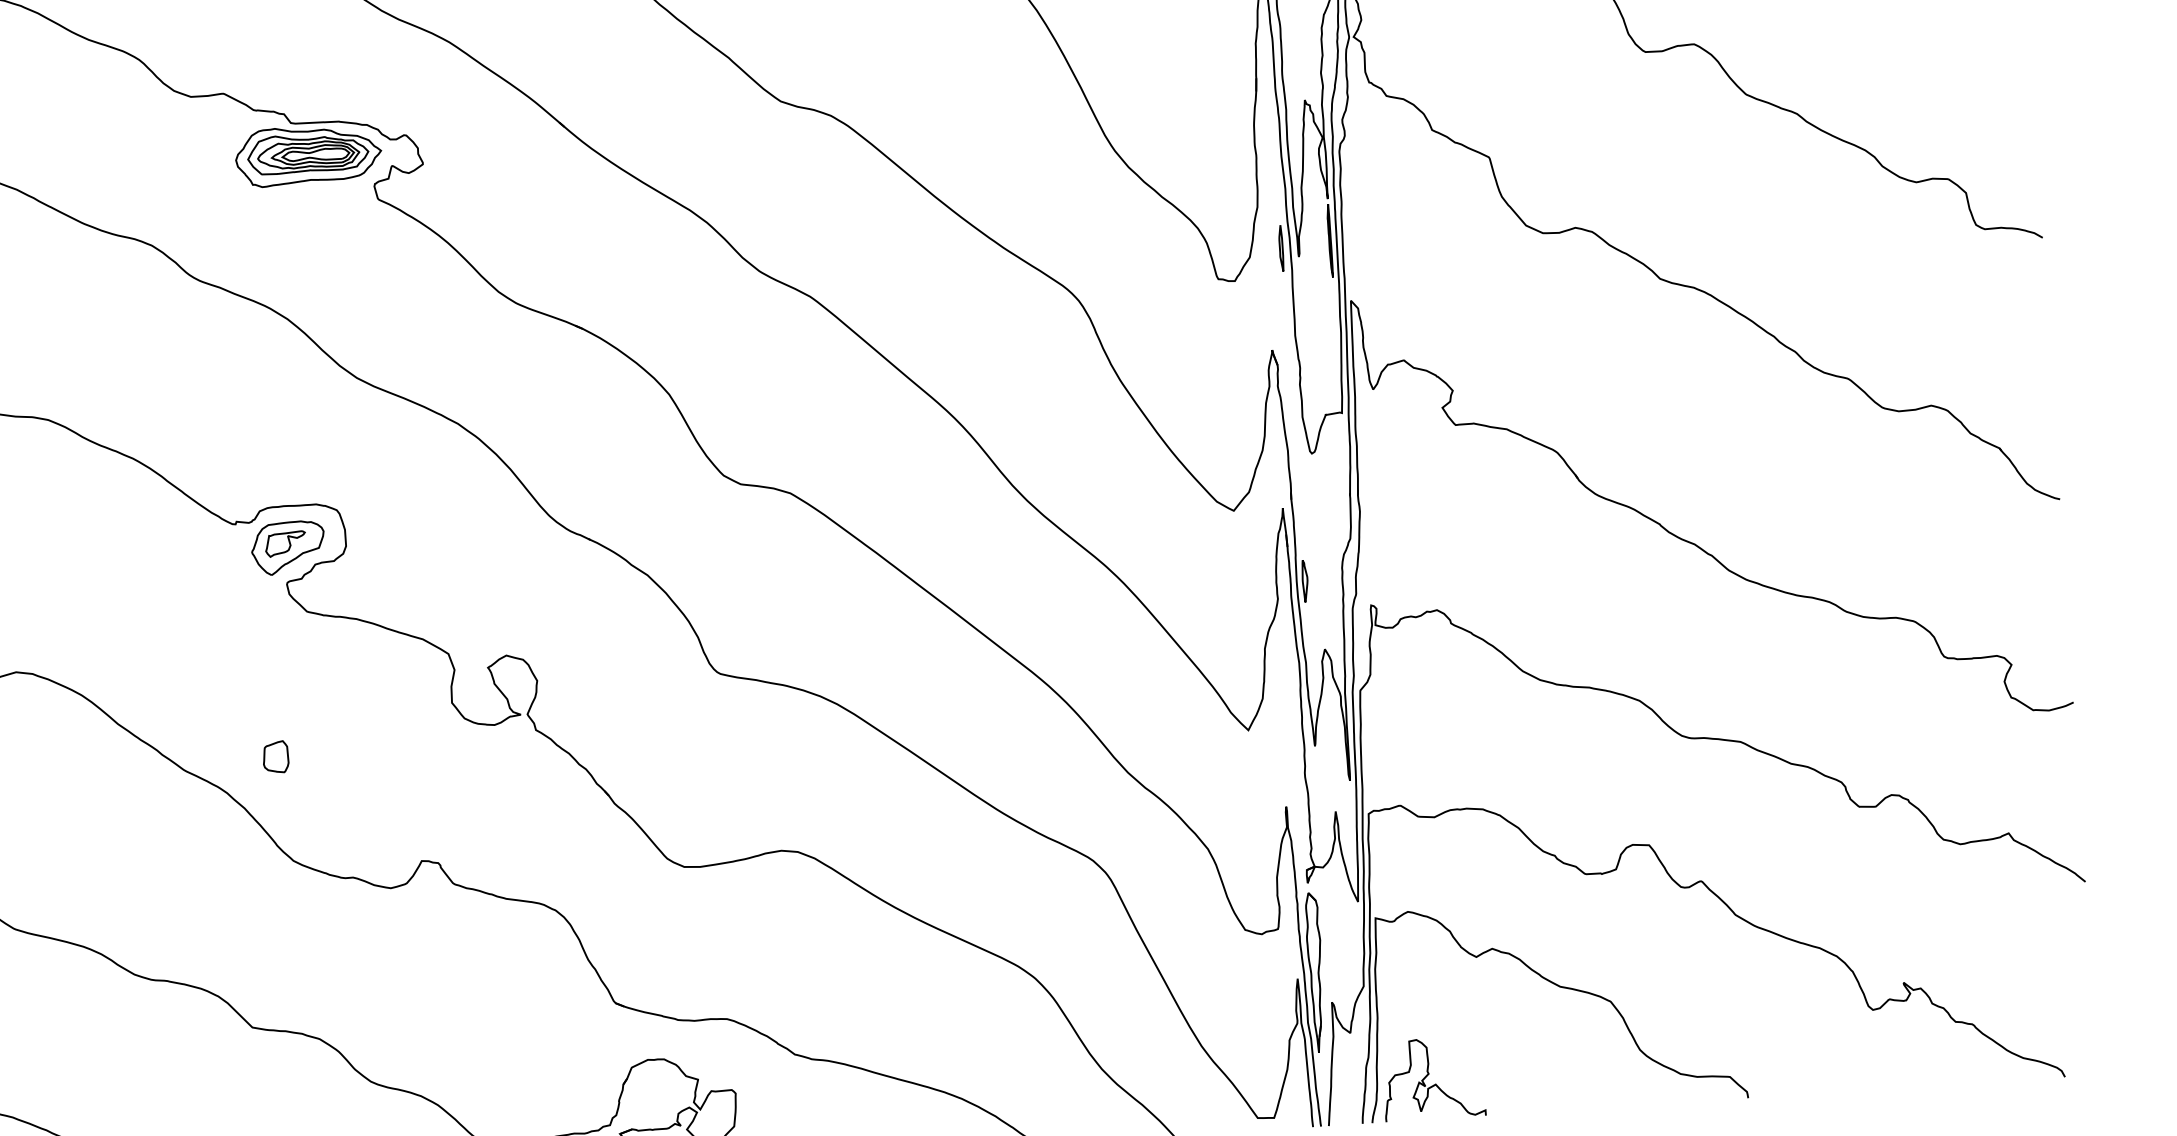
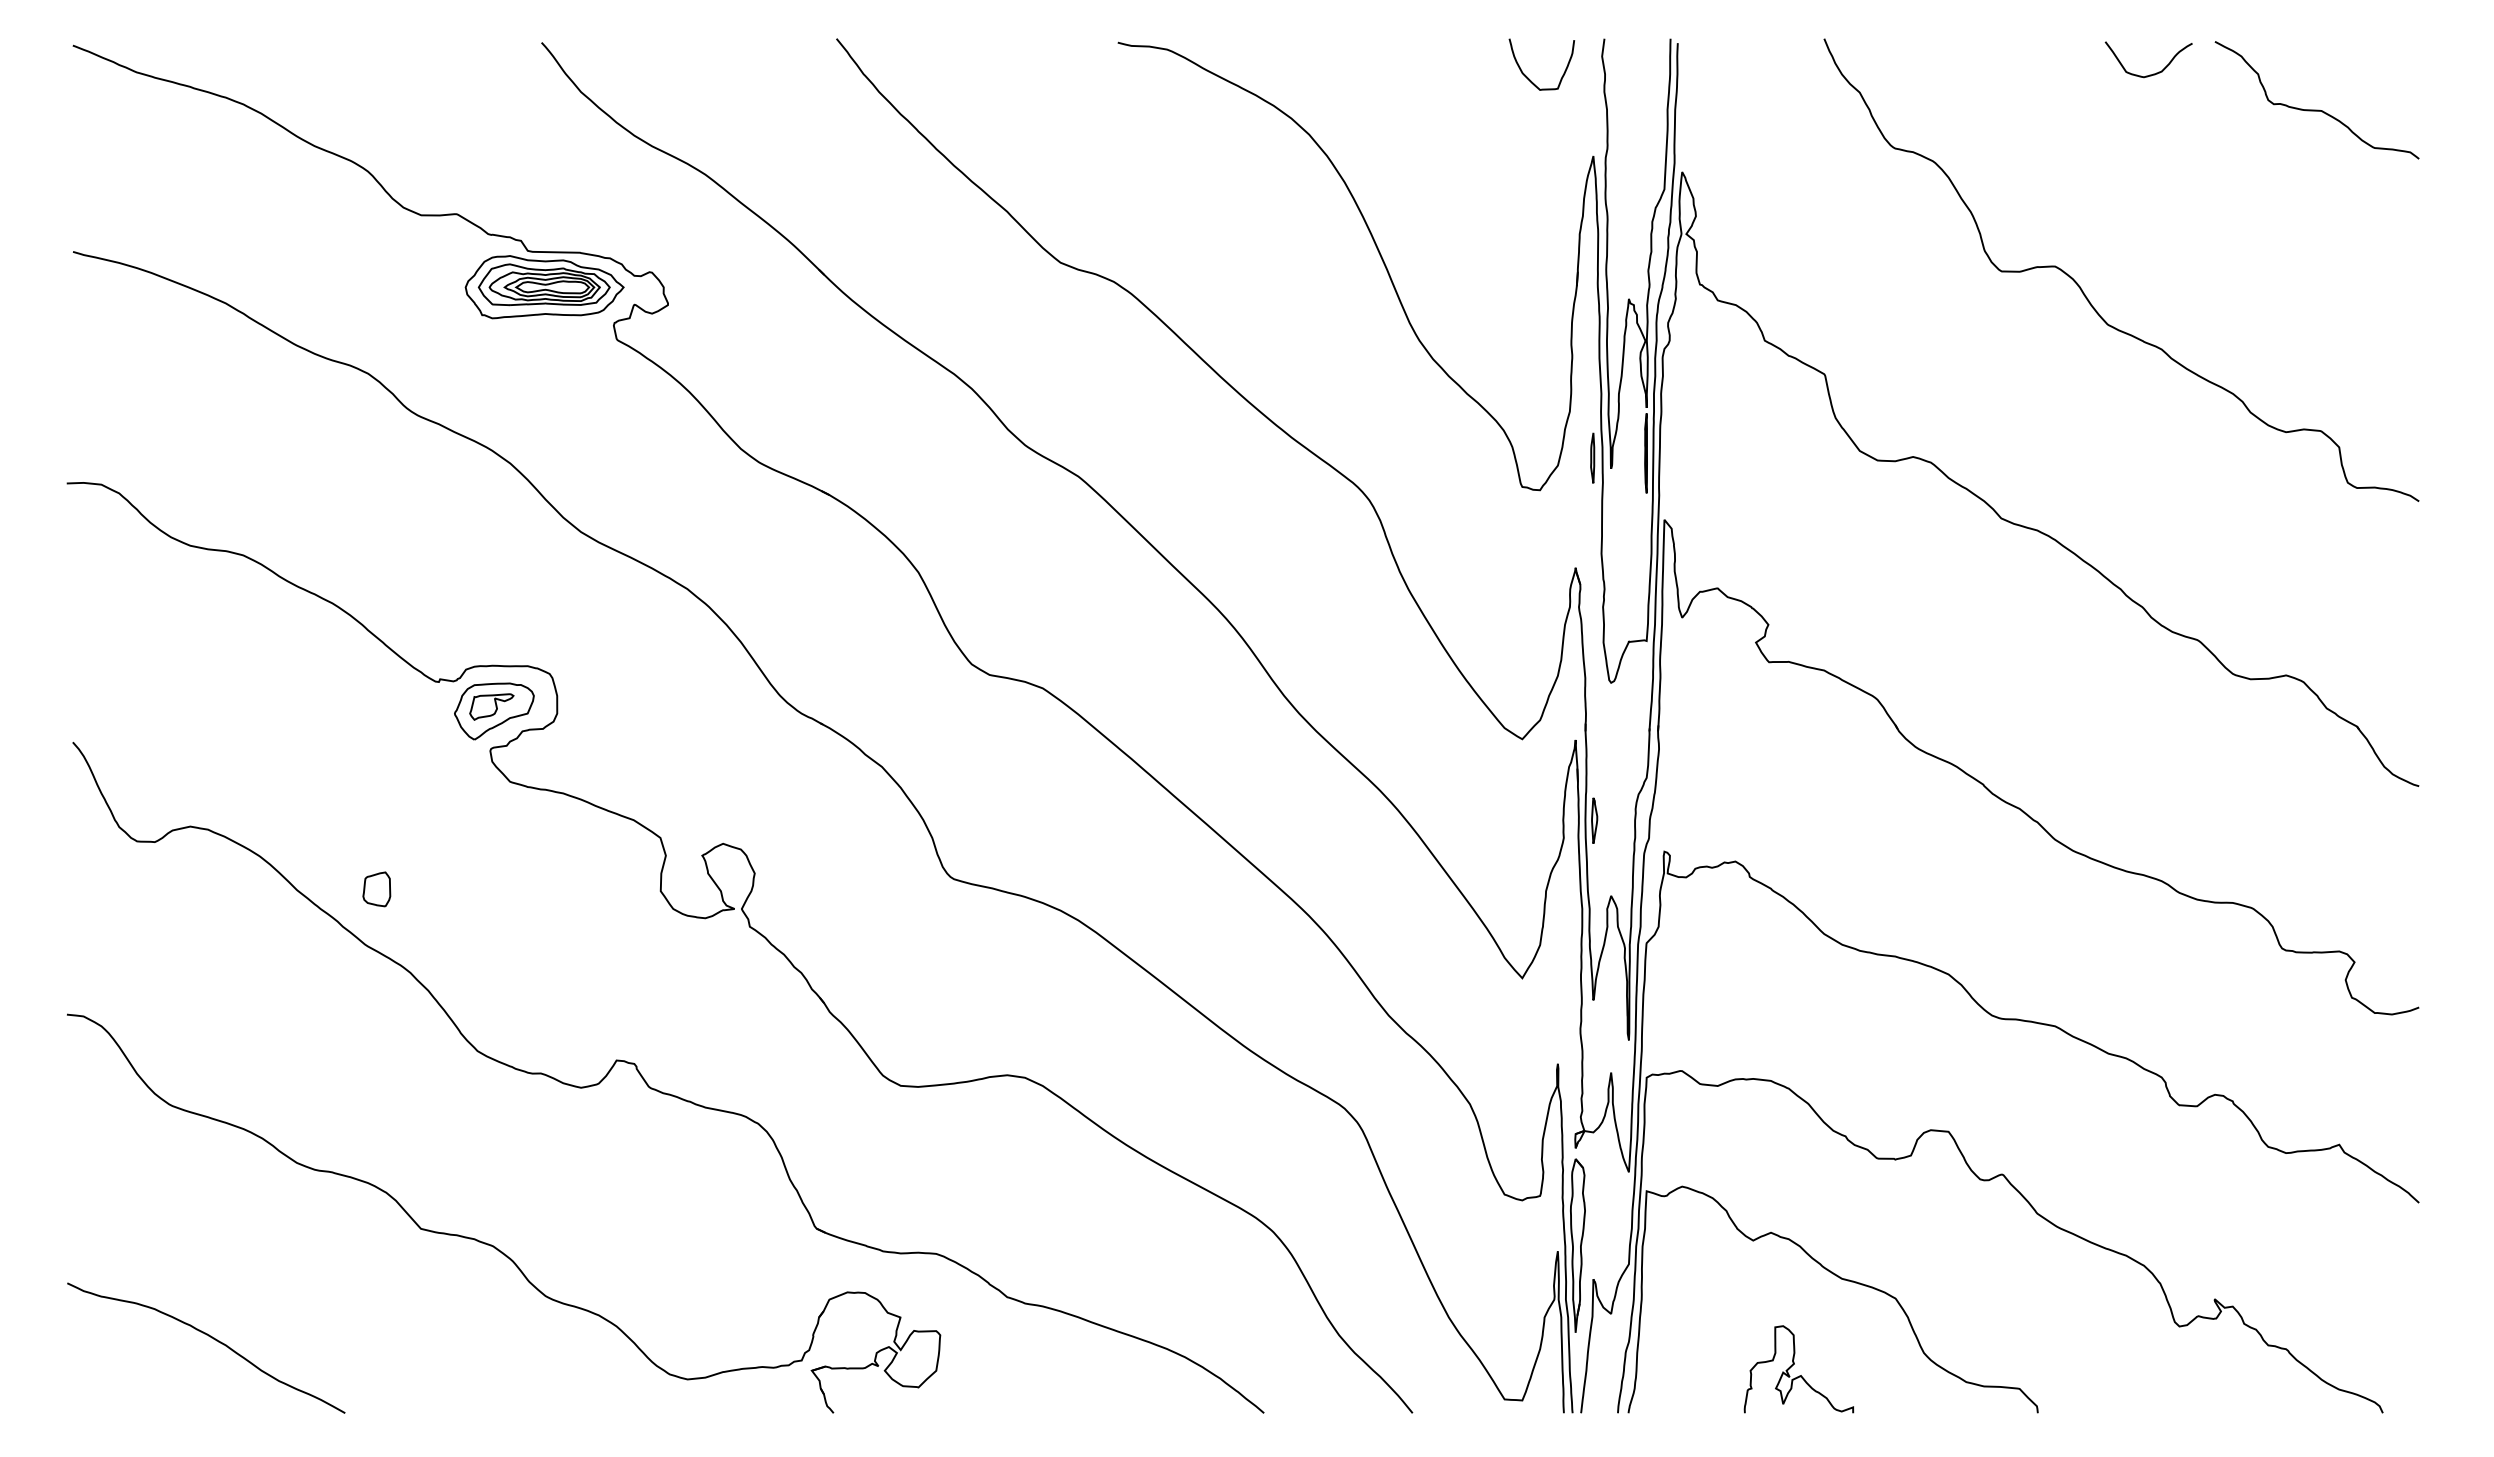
part: (275, 757) -> (376, 889), moved
curve: (1434, 1084) -> (1799, 1375), moved

